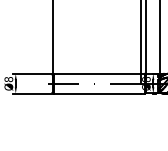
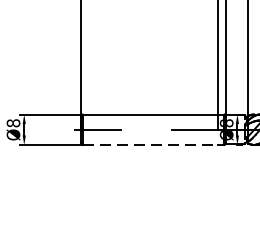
line: (97, 93) -> (150, 144), solid -> dashed

